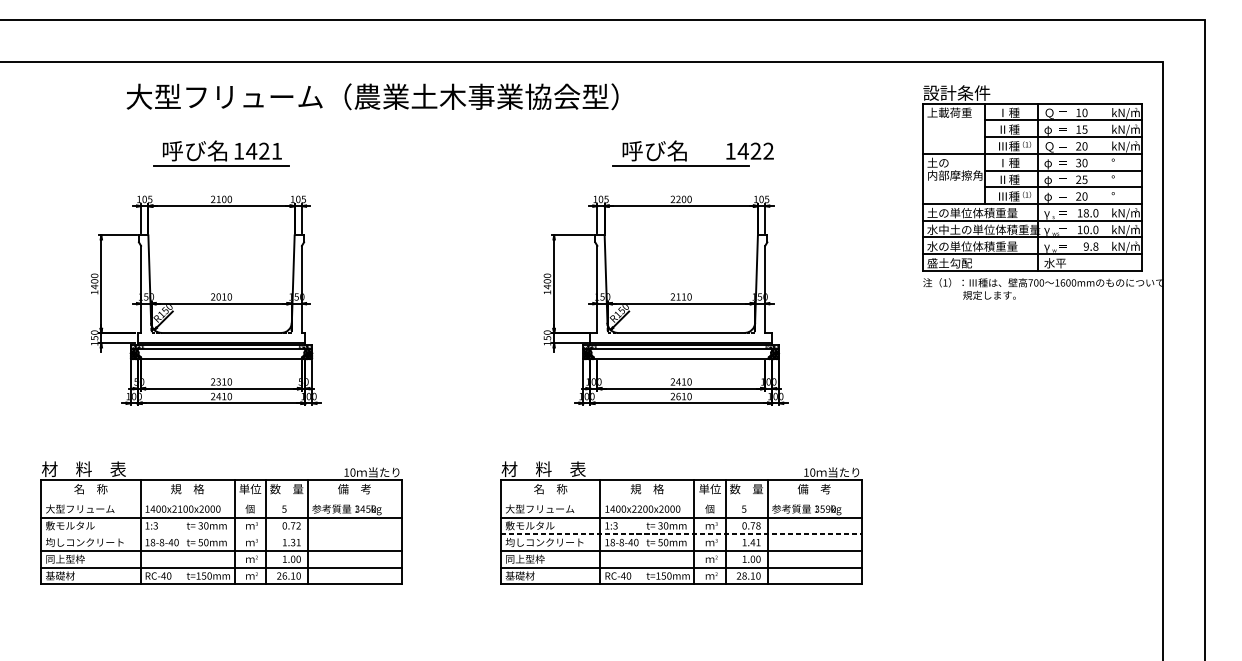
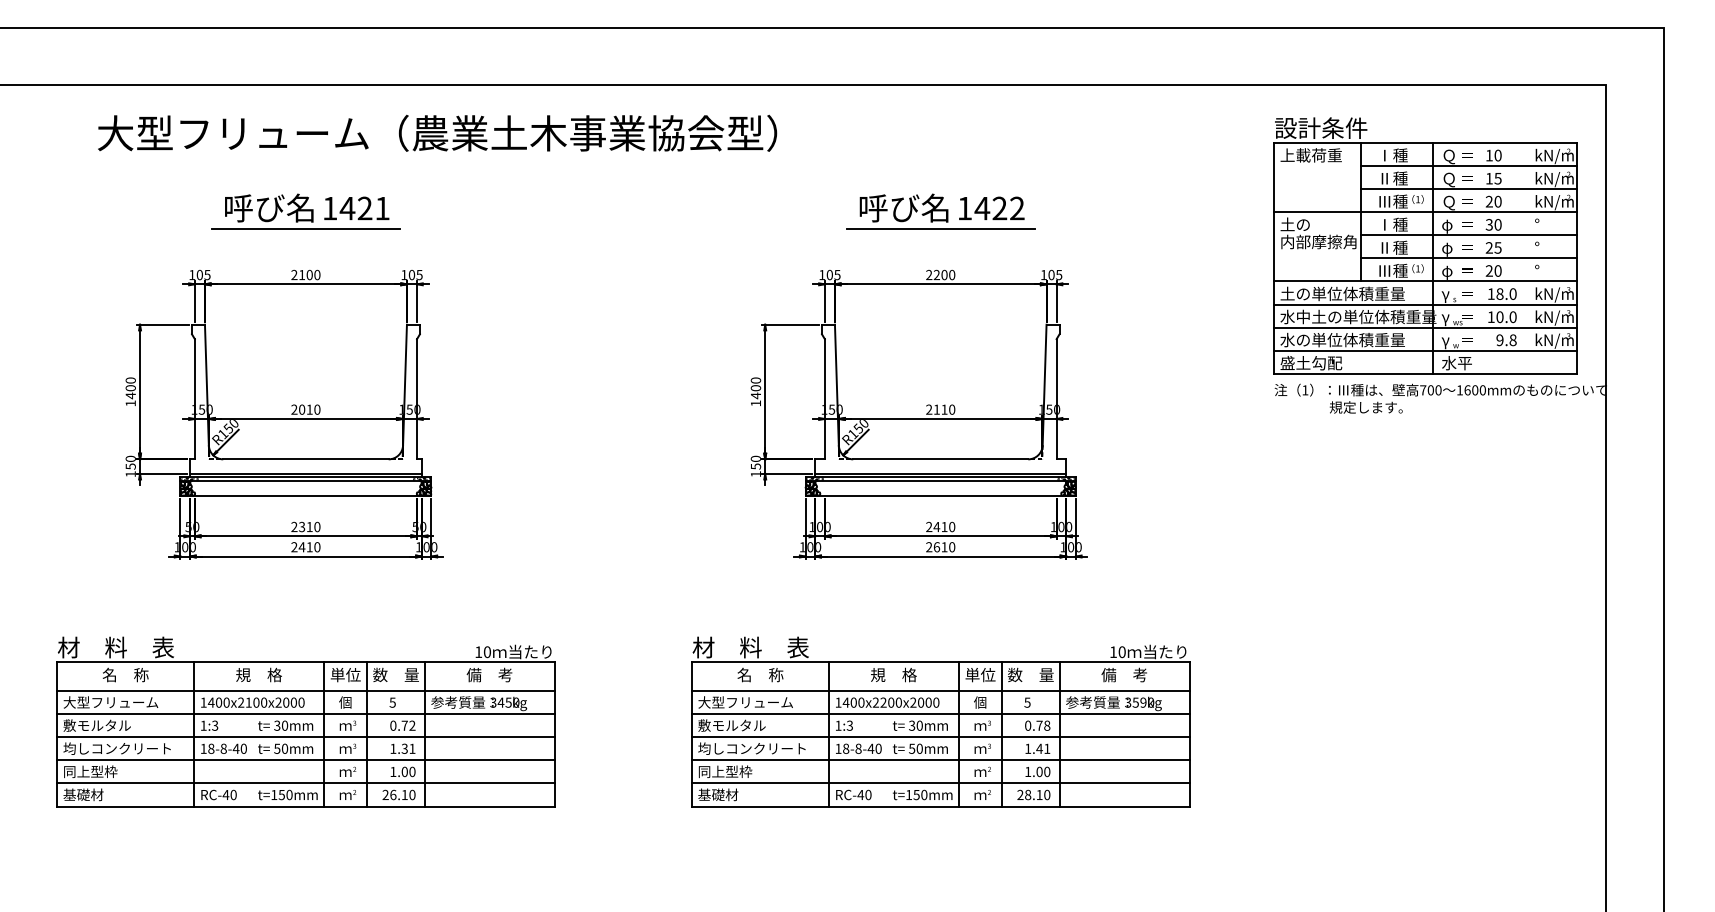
text: (372, 96) -> (437, 132), moved
text: (1049, 130) -> (1448, 179), φ -> Ｑ
text: (749, 150) -> (991, 207), moved
line: (221, 501) -> (305, 691), added
line: (681, 501) -> (940, 691), added
line: (221, 534) -> (305, 737), added
line: (681, 534) -> (940, 737), dashed -> solid

